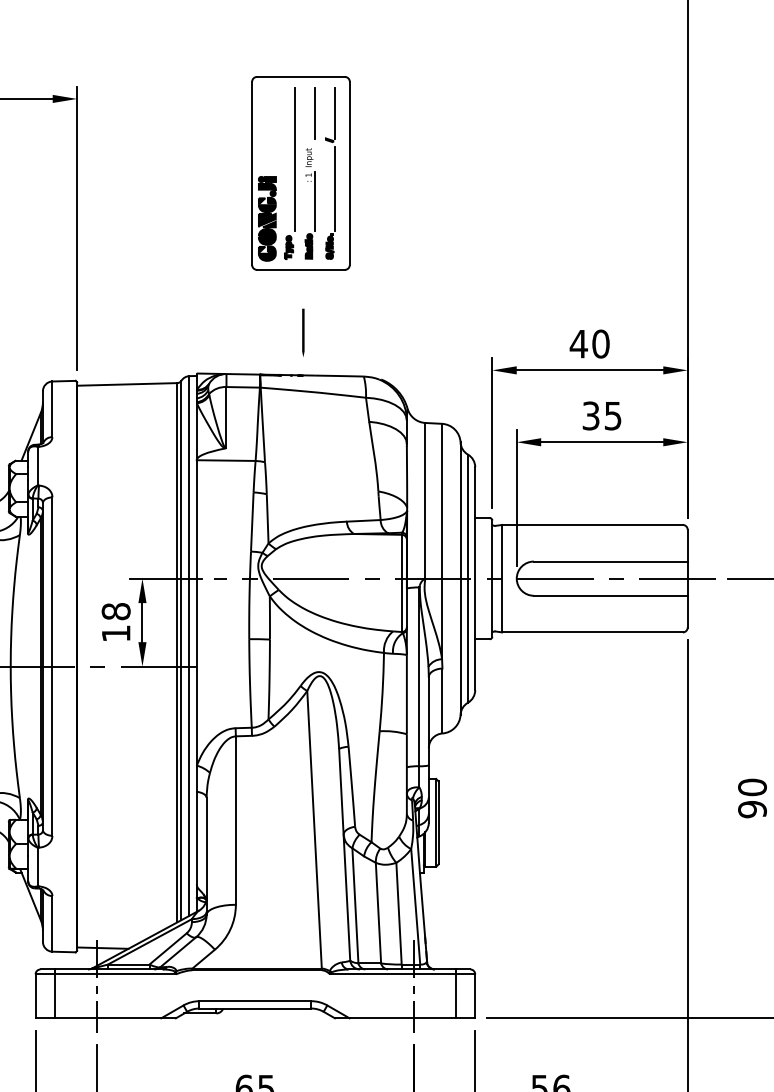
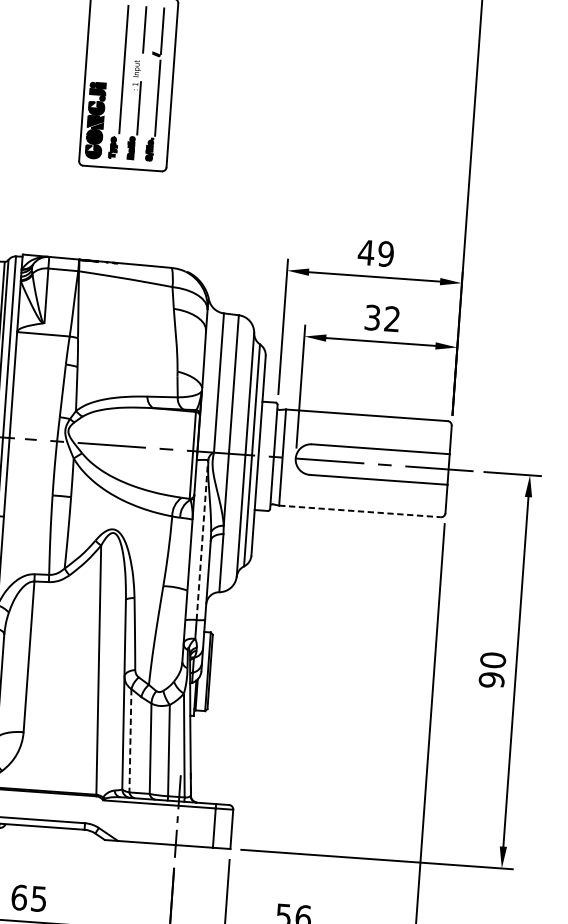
line: (303, 332) -> (120, 224), removed
text: (600, 343) -> (385, 253), 40 -> 49
text: (612, 415) -> (391, 318), 35 -> 32
line: (592, 632) -> (360, 511), solid -> dashed
line: (419, 676) -> (202, 539), solid -> dashed
line: (355, 905) -> (130, 740), solid -> dashed

